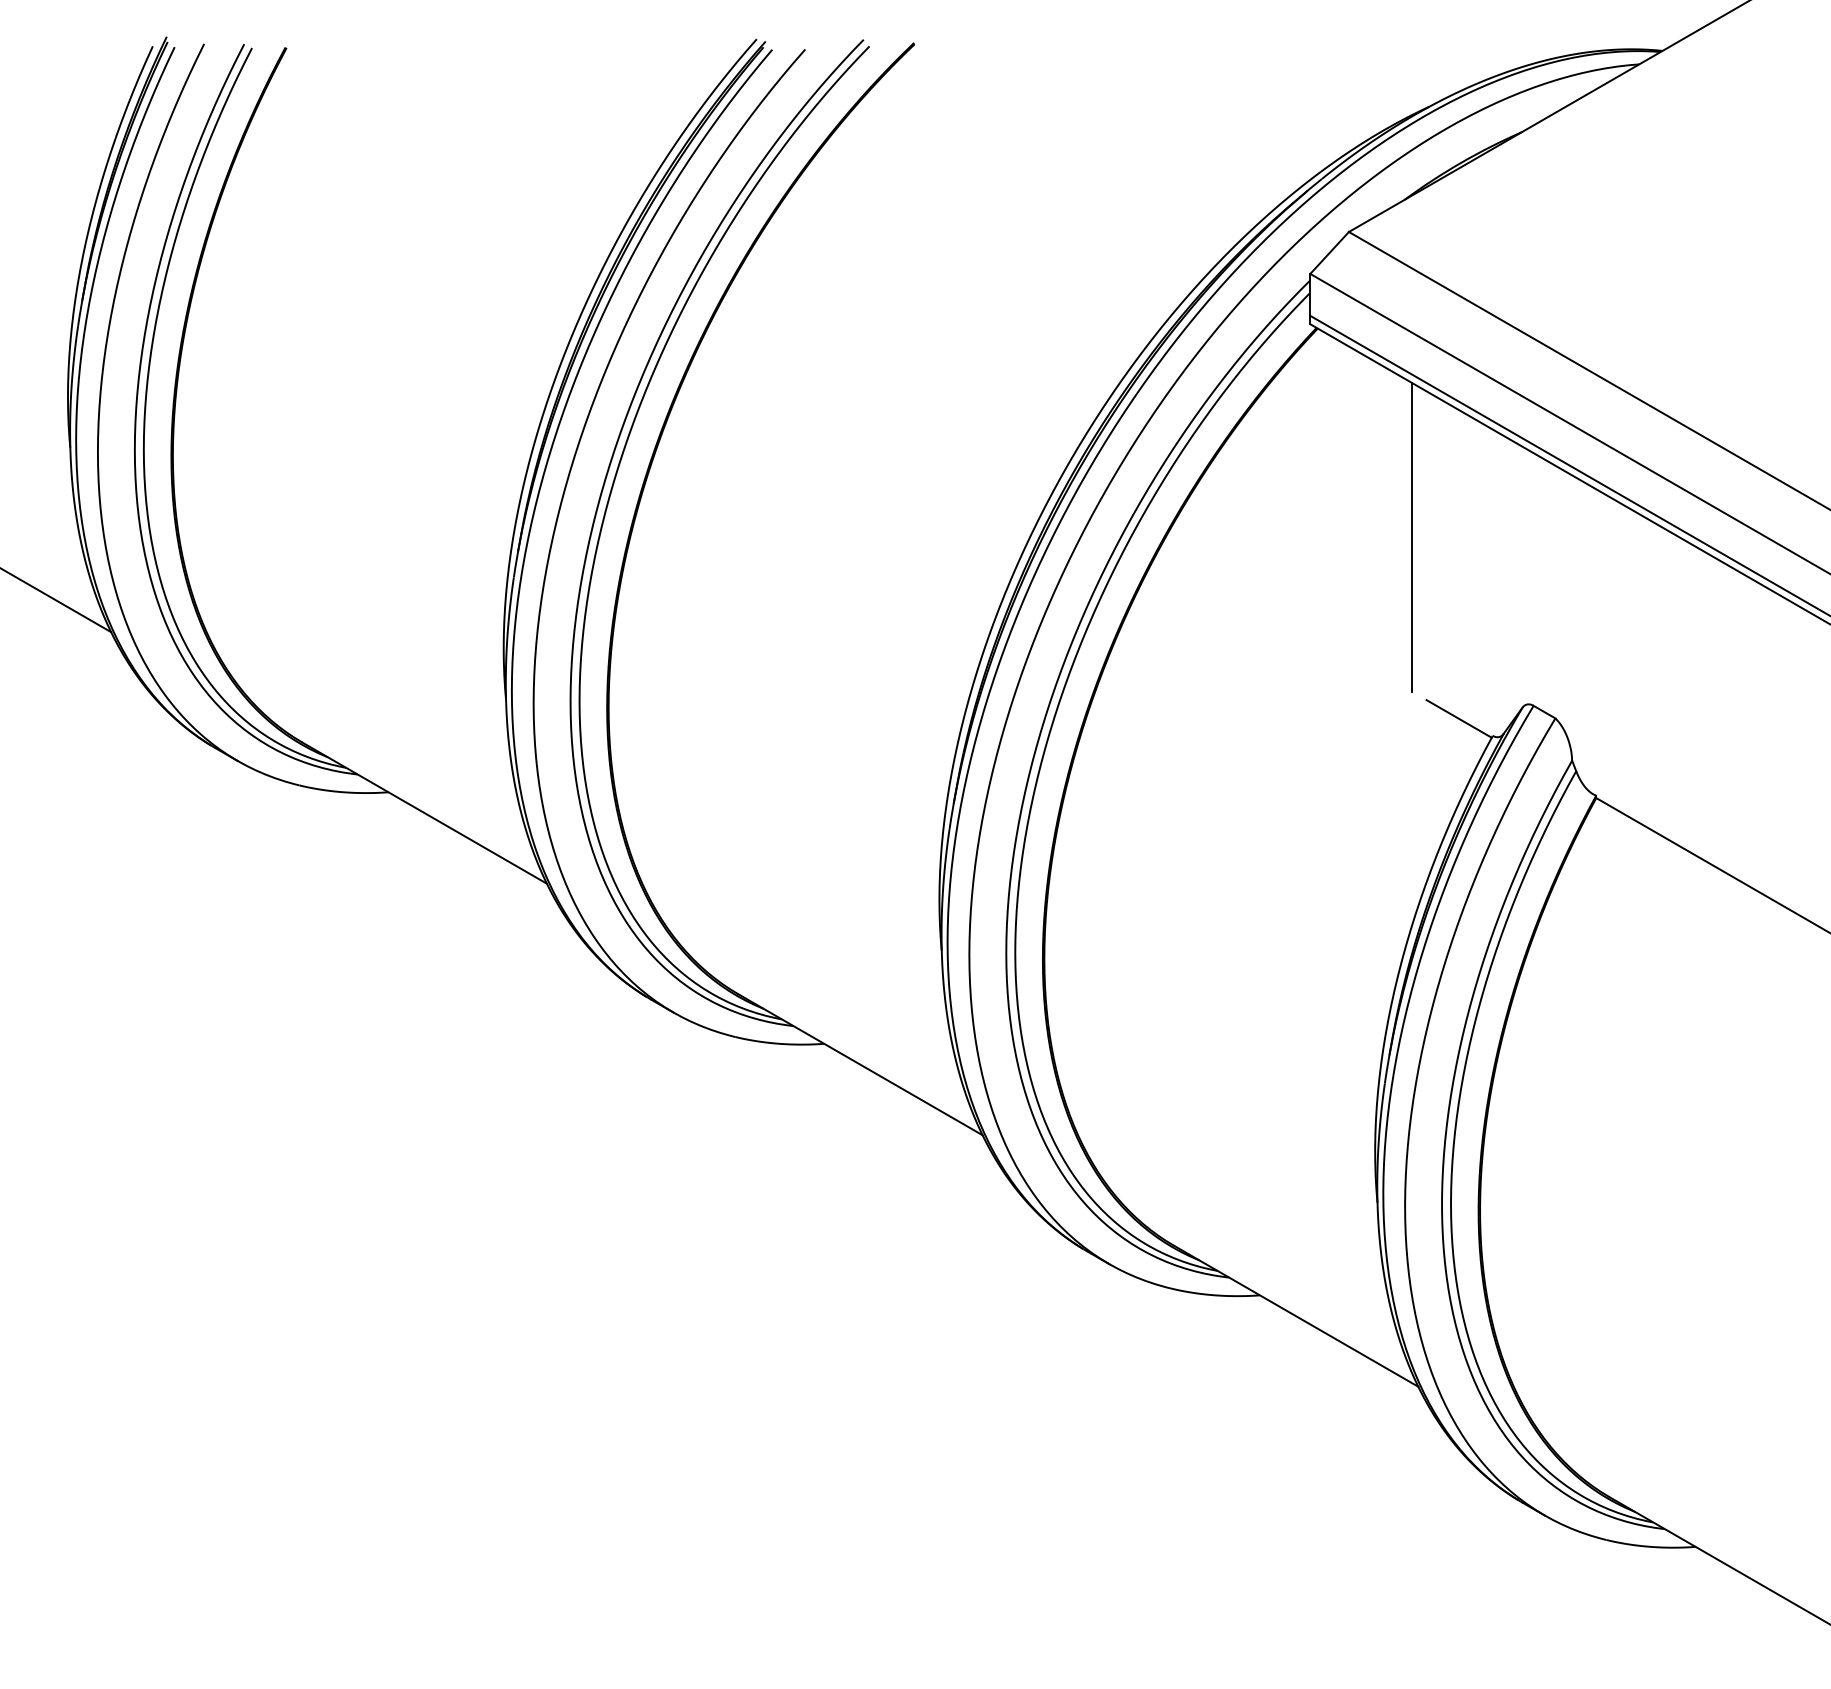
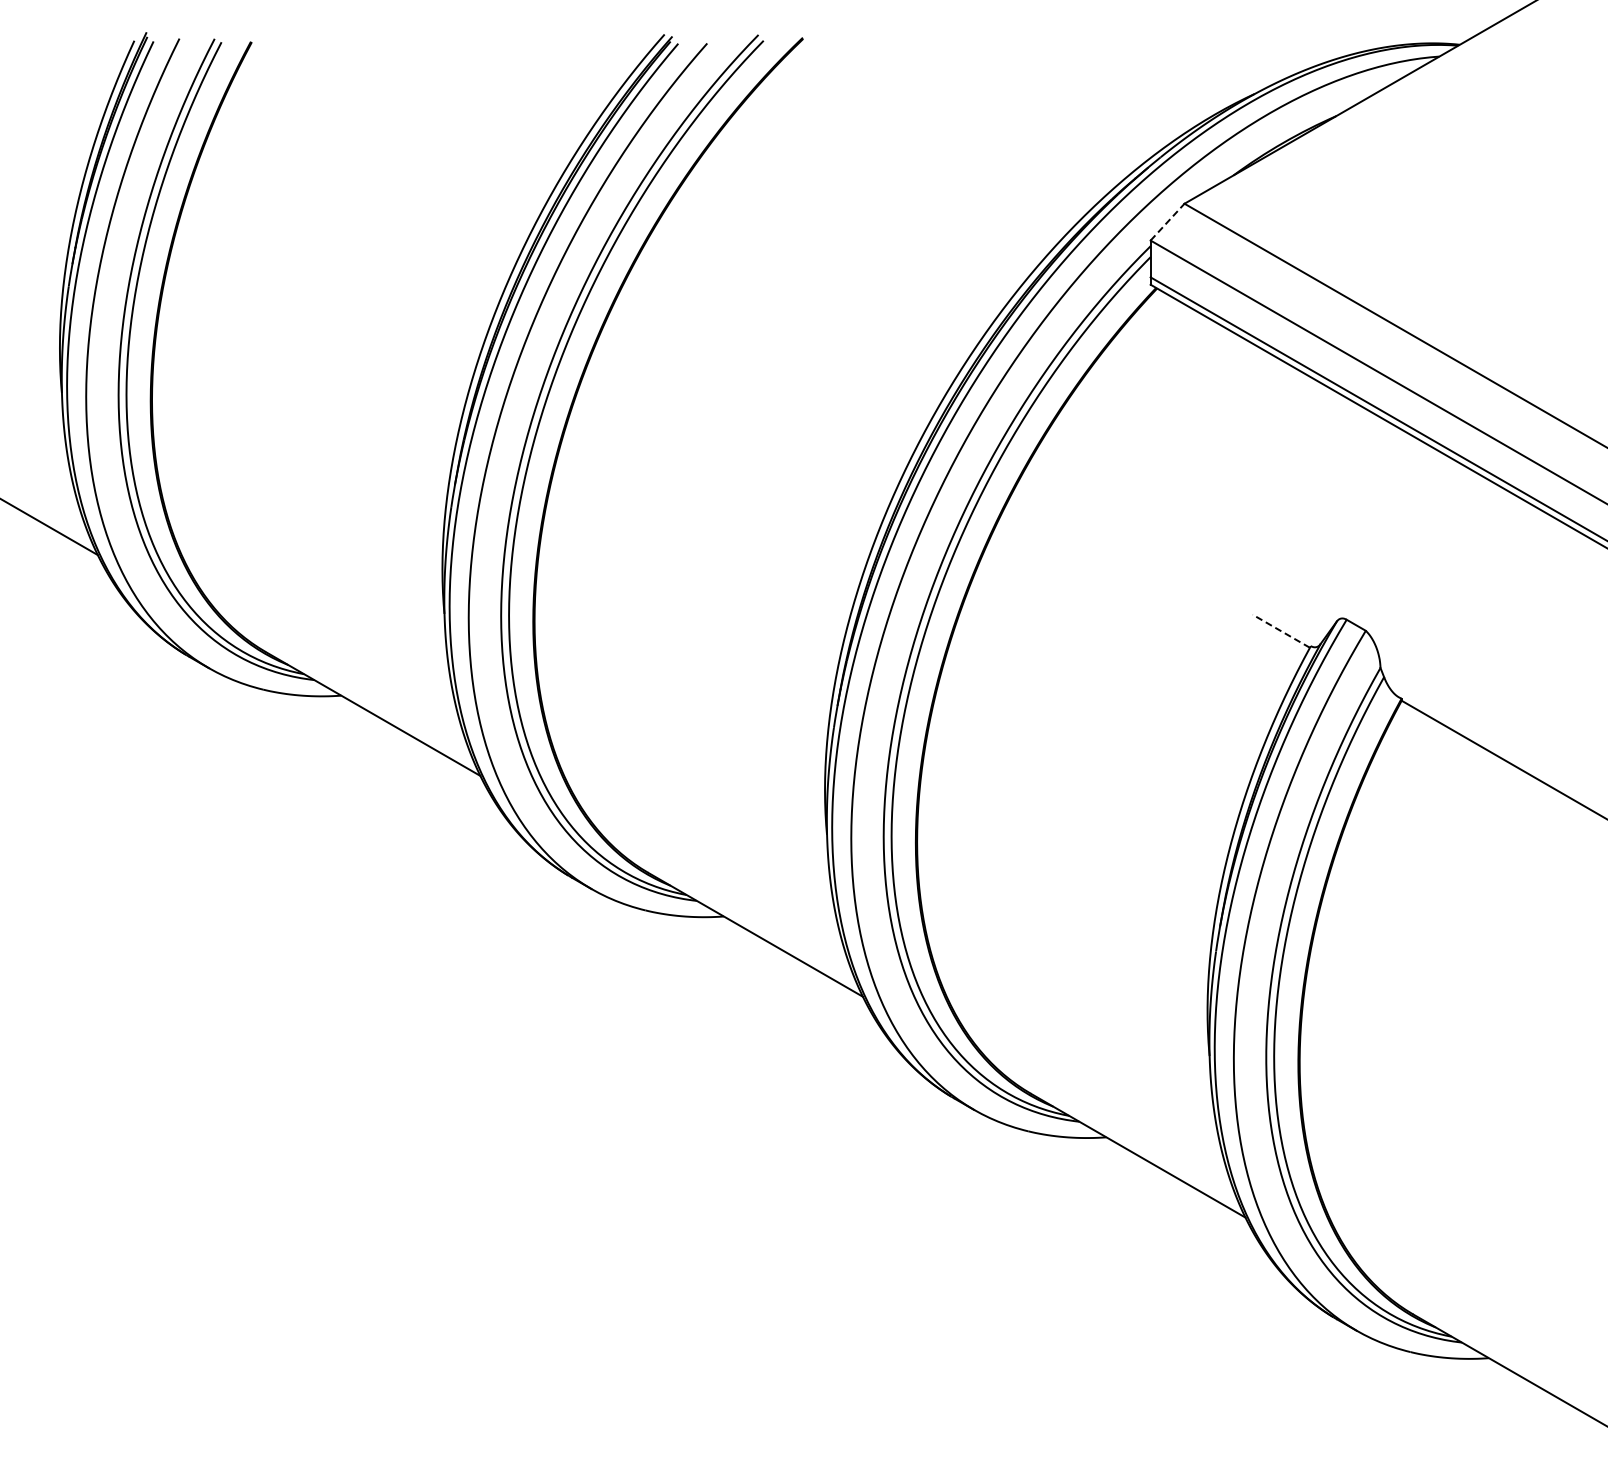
line: (1329, 252) -> (1167, 221), solid -> dashed
line: (1411, 536) -> (1239, 471), removed
line: (1458, 718) -> (1280, 630), solid -> dashed

